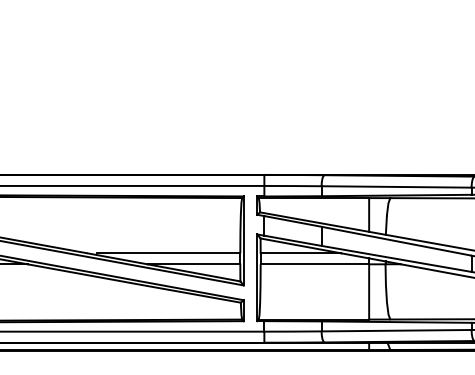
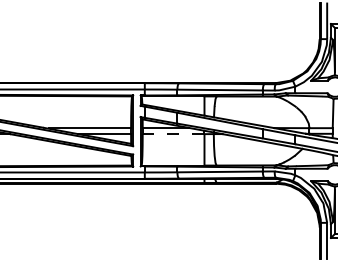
line: (314, 264) -> (173, 134), solid -> dashed

